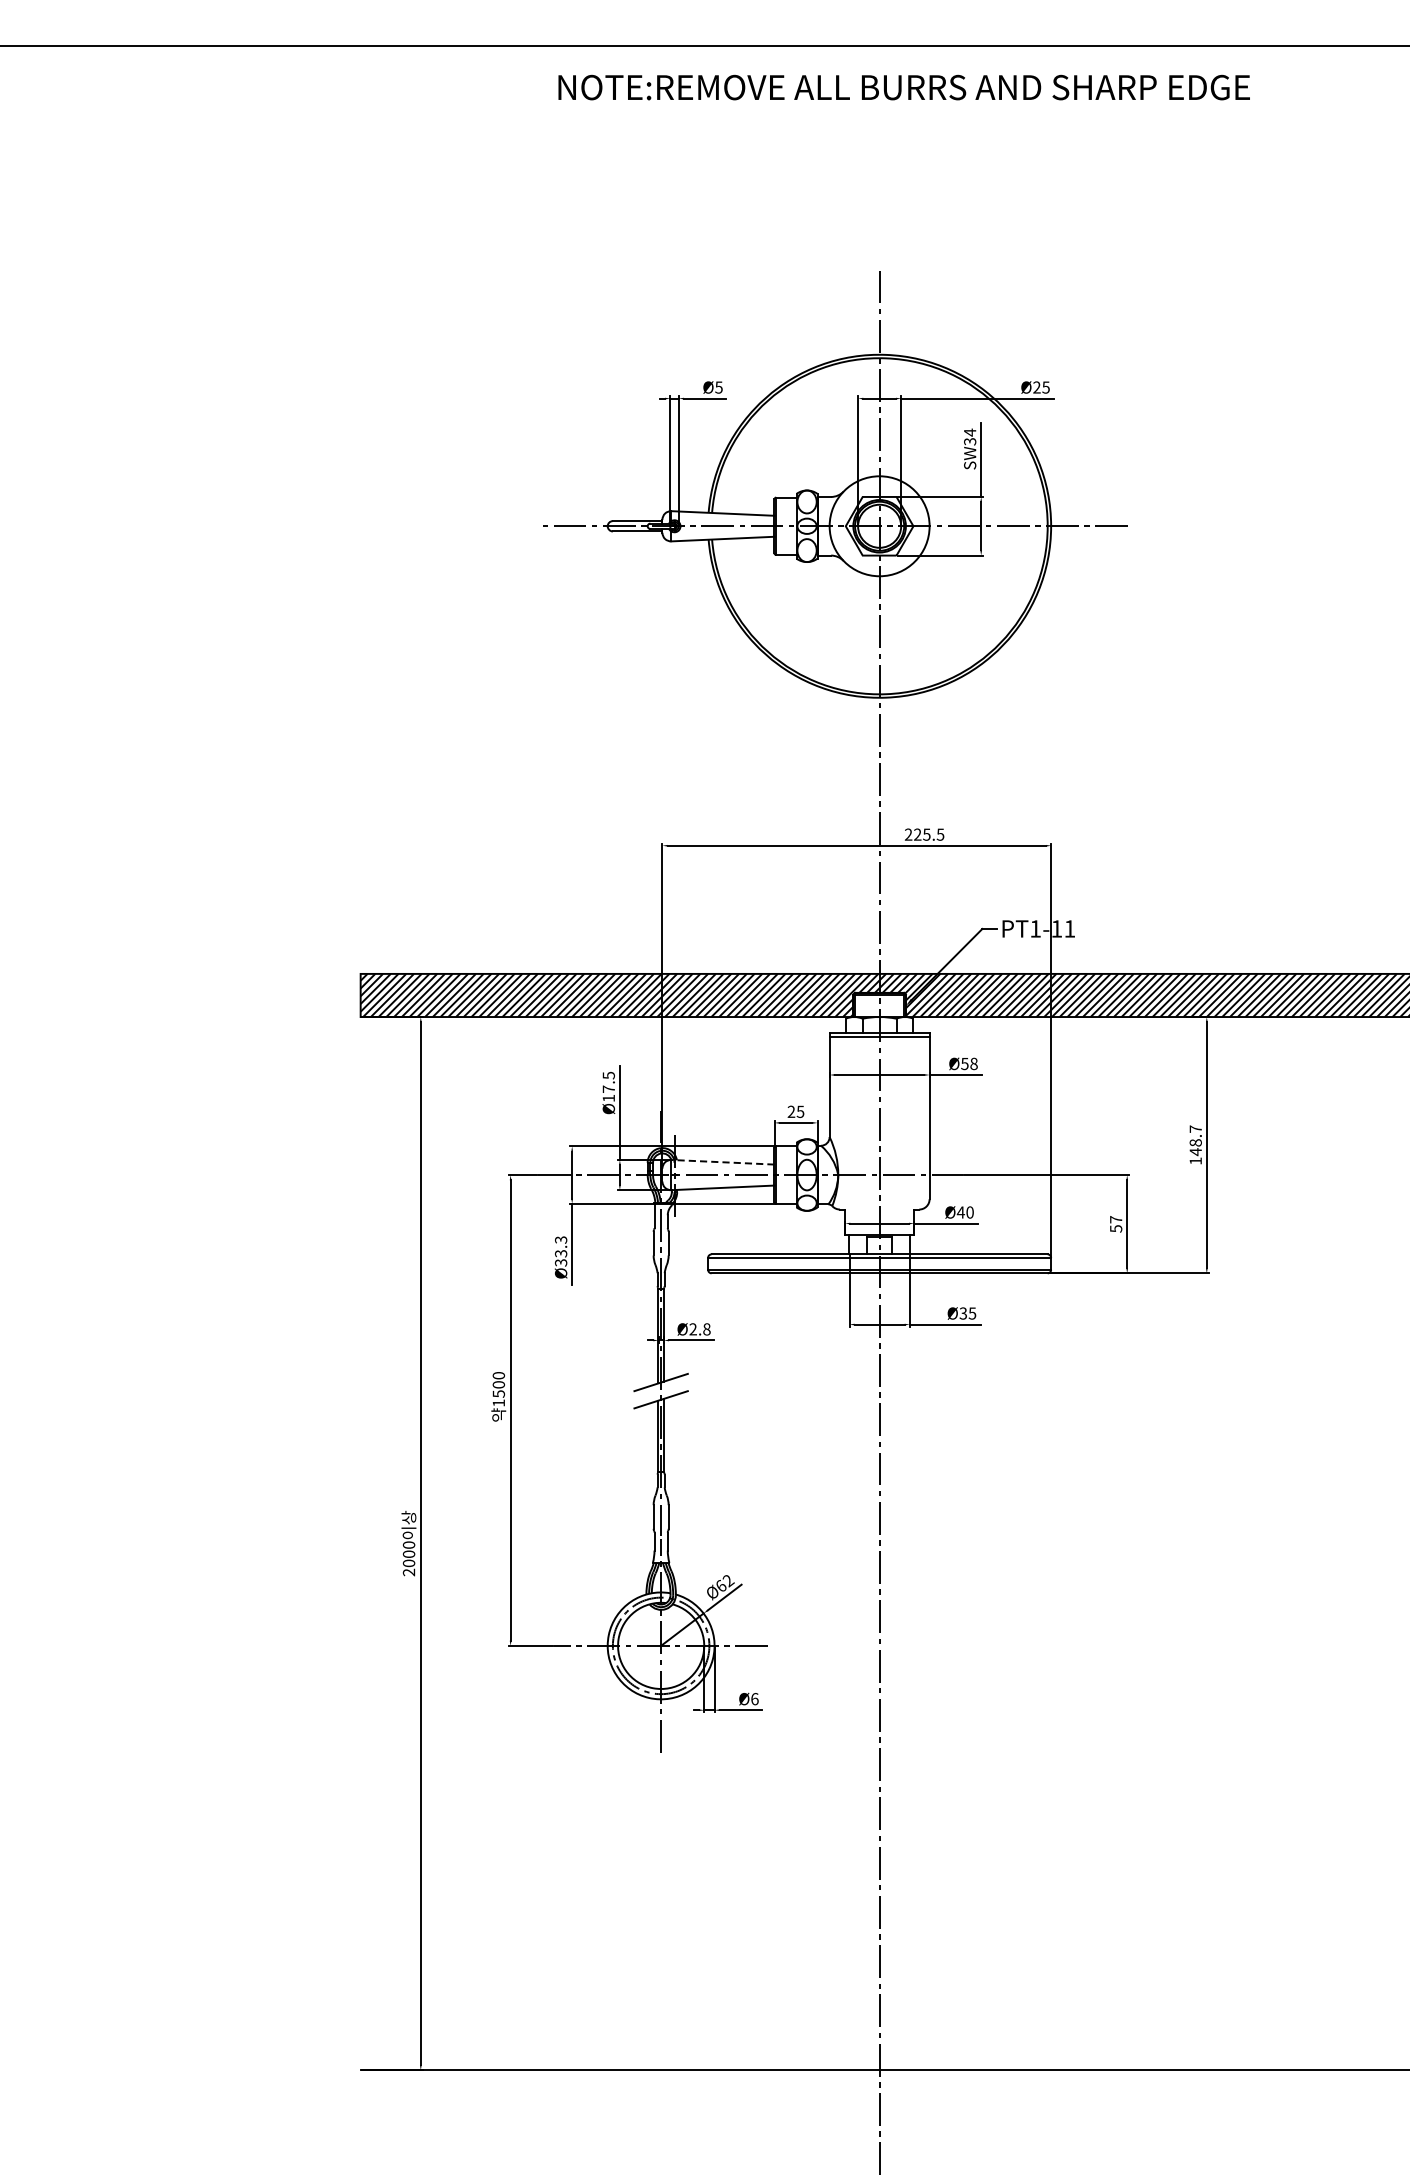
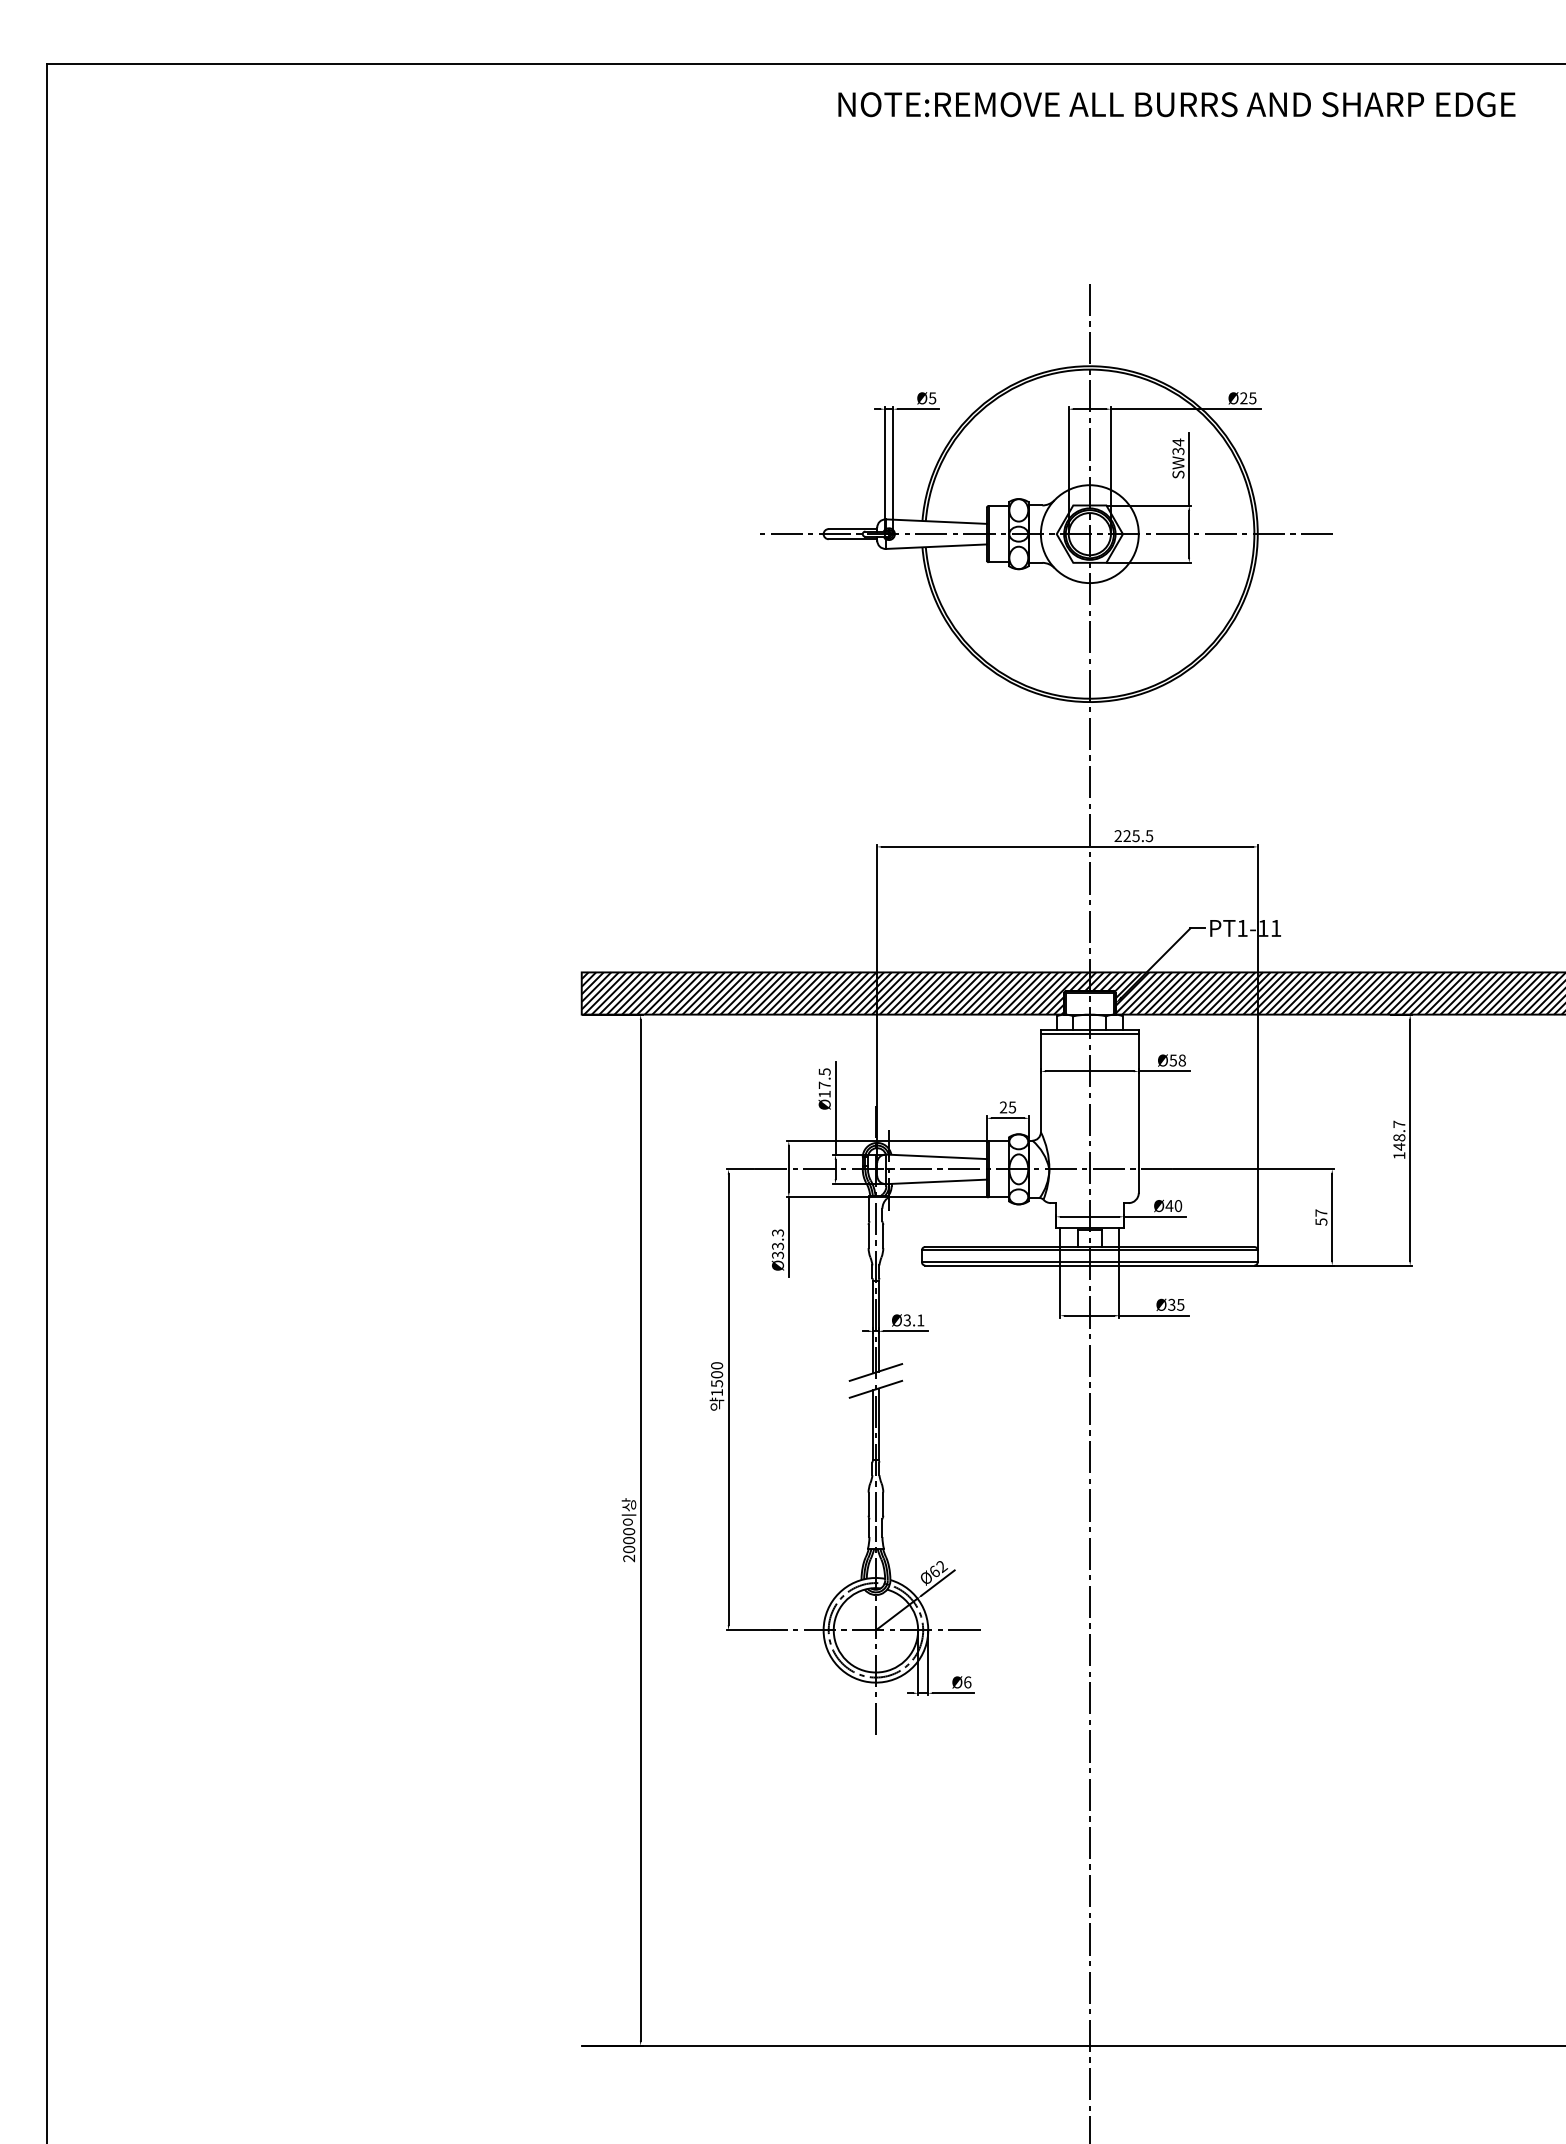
text: (903, 87) -> (1176, 104), moved
line: (721, 1161) -> (935, 1156), dashed -> solid
text: (699, 1329) -> (913, 1320), Ø2.8 -> Ø3.1

